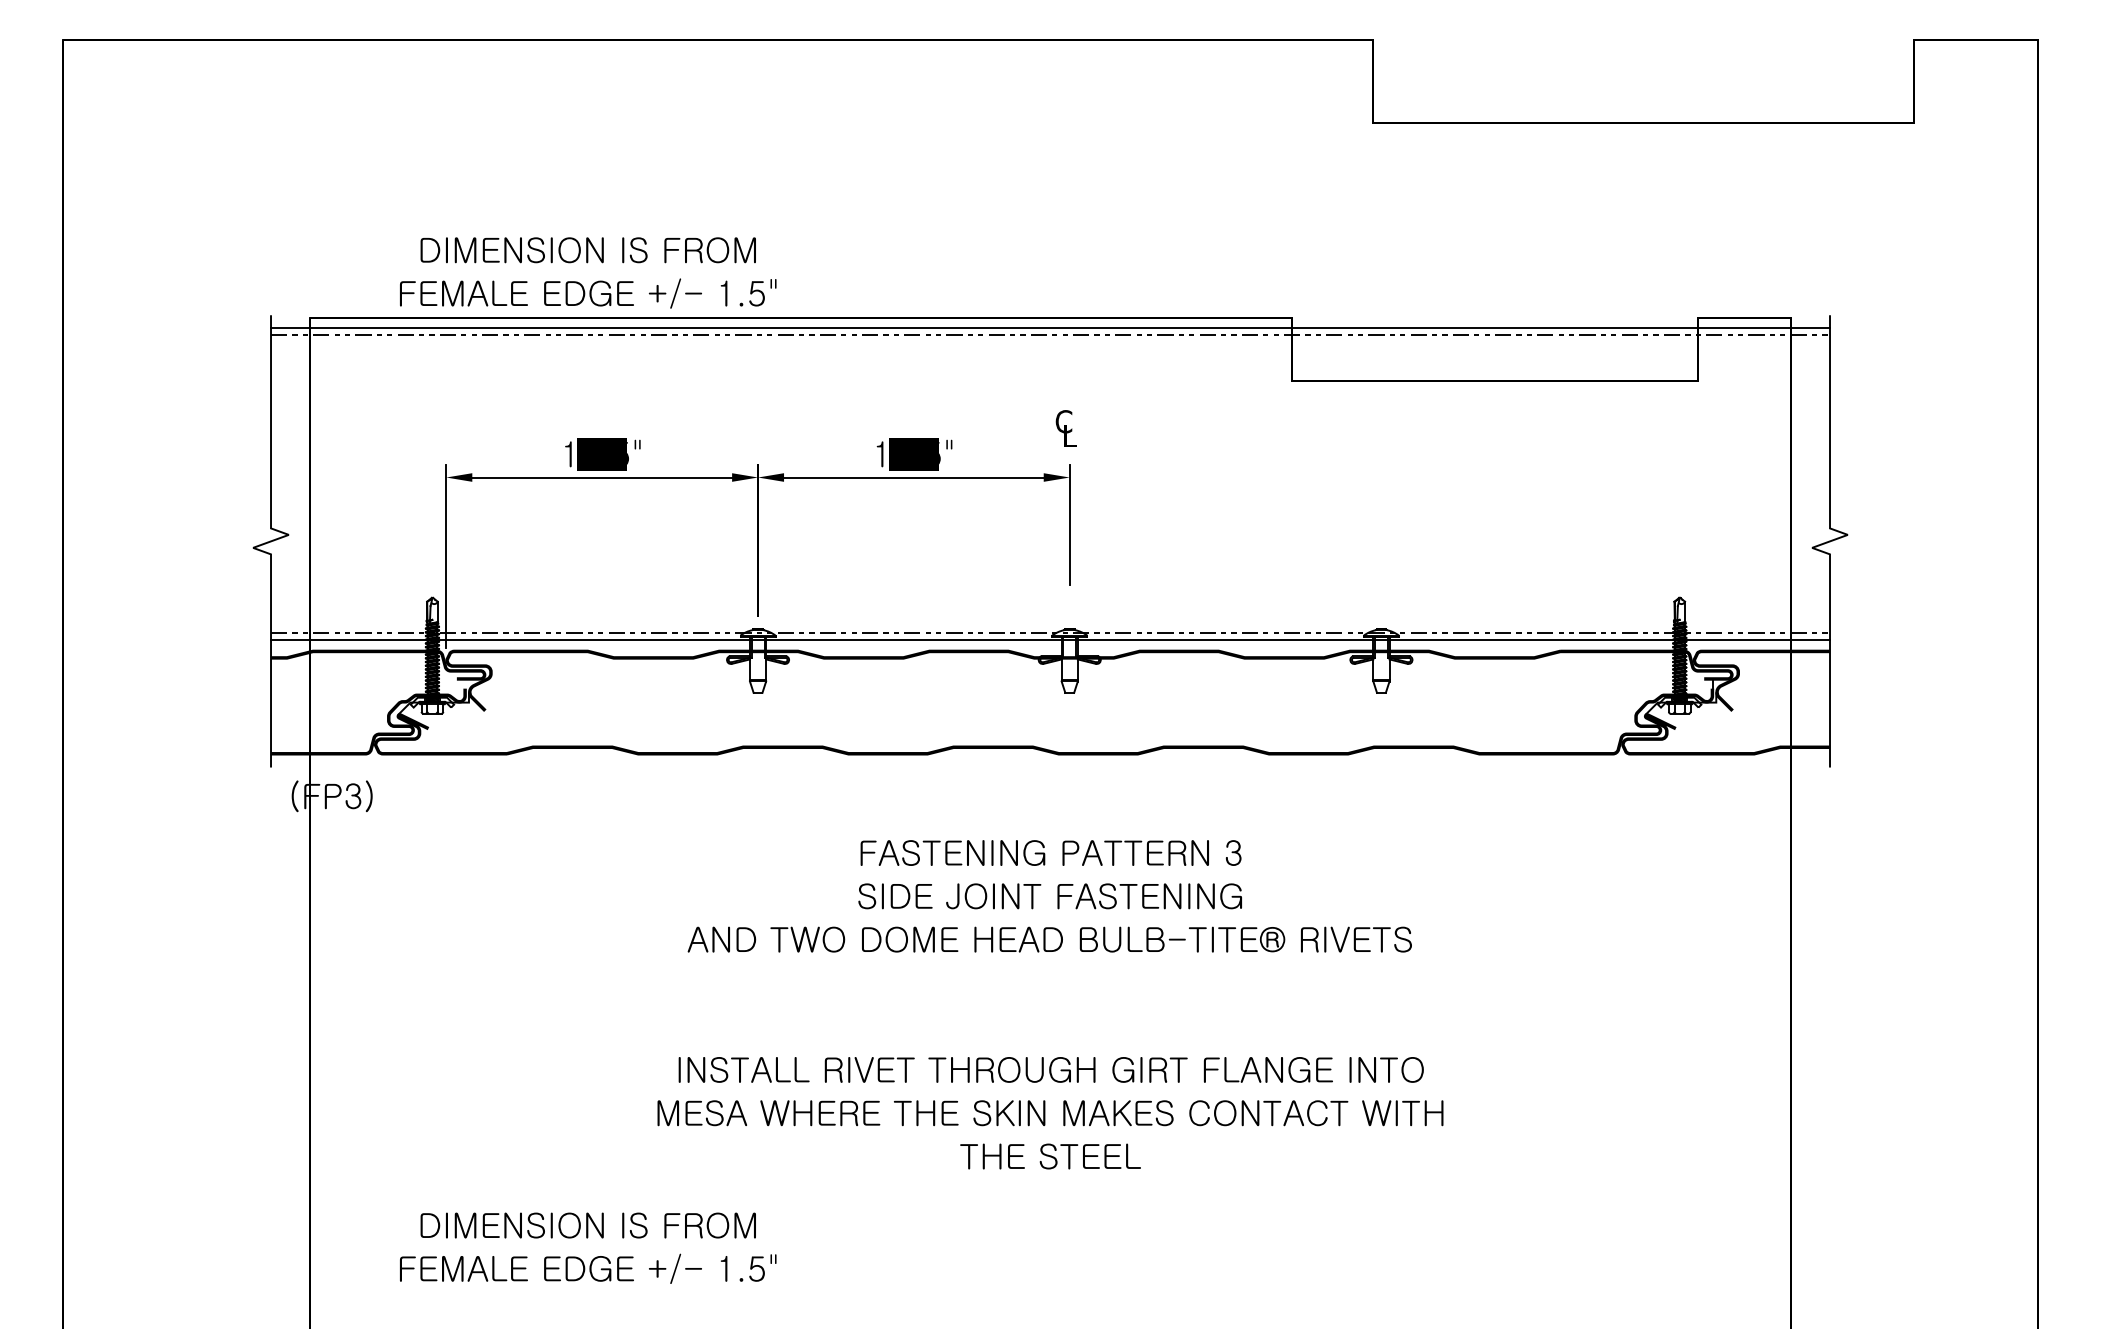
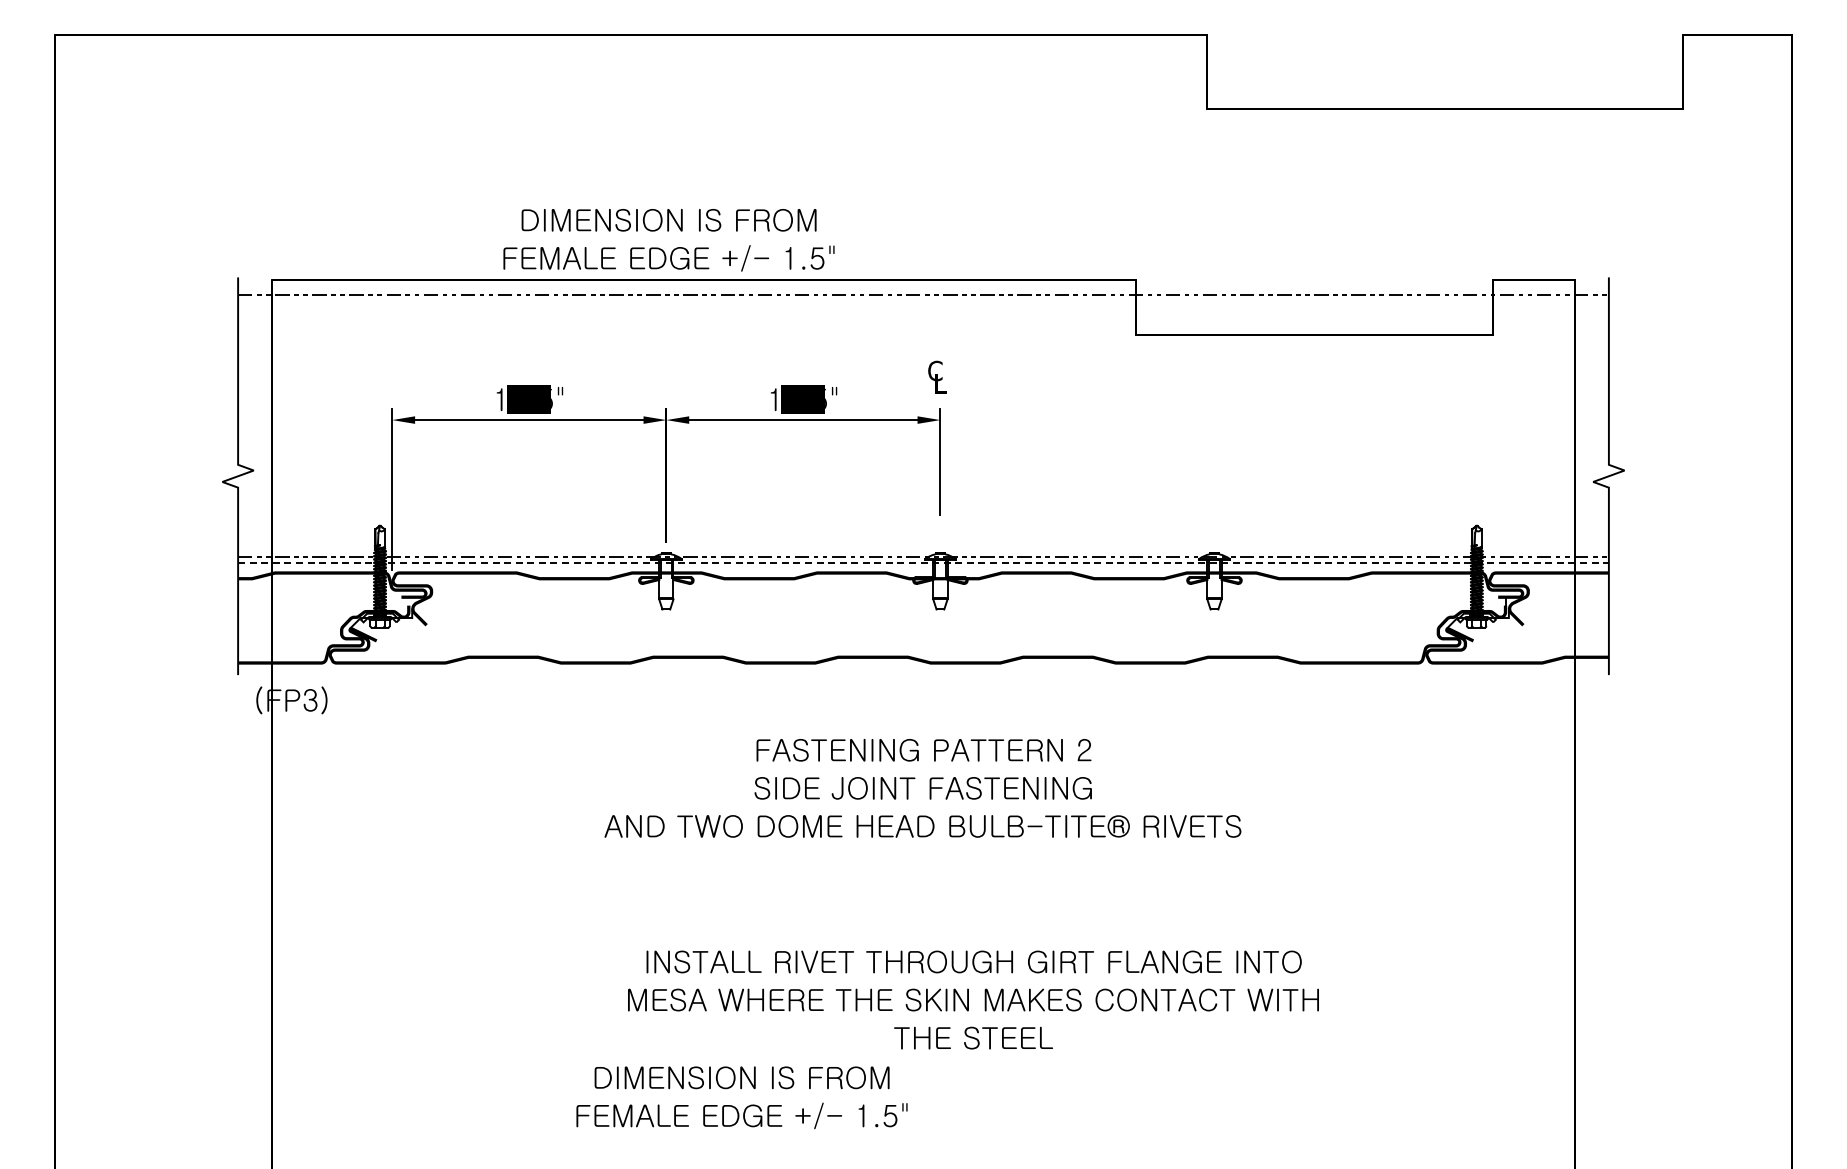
text: (587, 273) -> (668, 240), moved
line: (1050, 327) -> (923, 288), removed
line: (1051, 639) -> (924, 562), solid -> dashed
text: (1233, 853) -> (1084, 750), 3 -> 2
text: (1050, 1112) -> (973, 999), moved
text: (587, 1247) -> (741, 1097), moved

